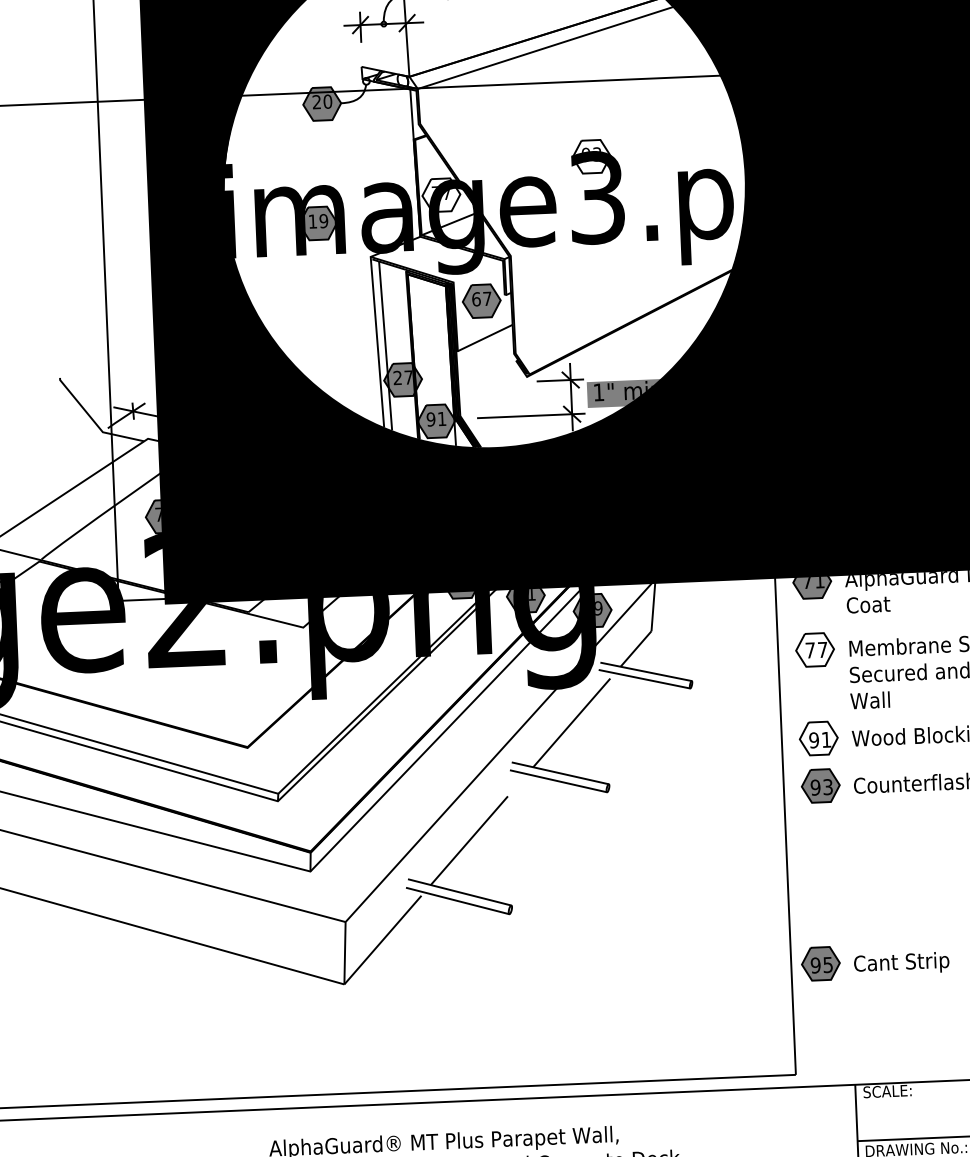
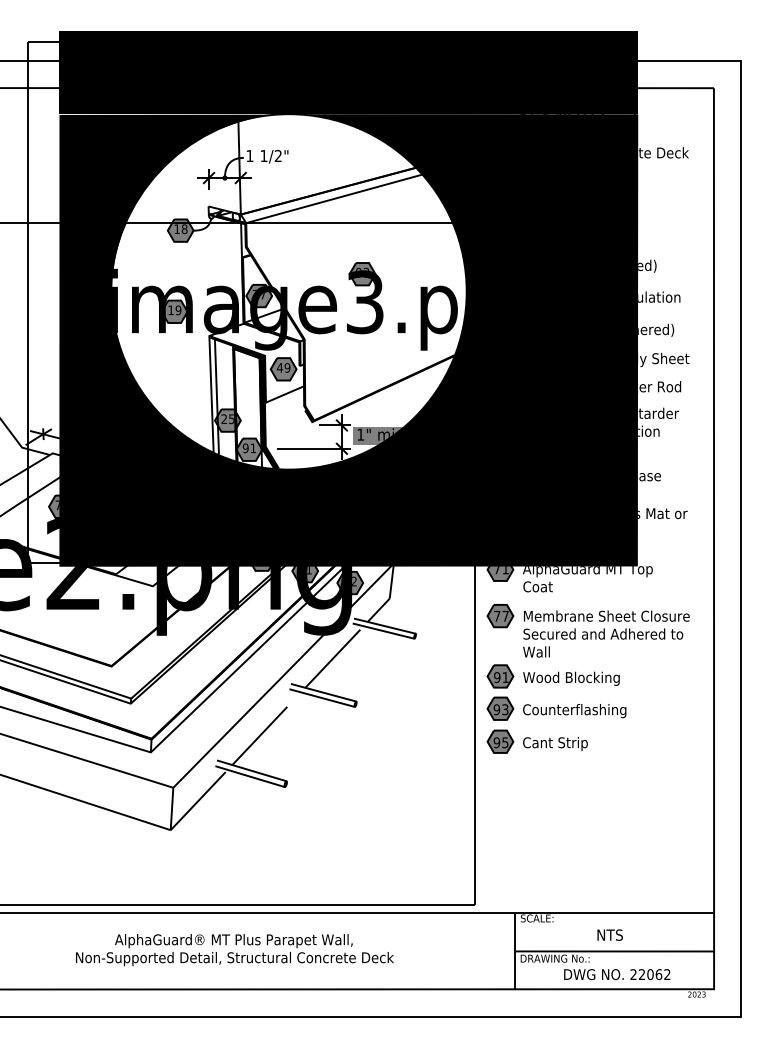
text: (321, 100) -> (180, 228), 20 -> 18
fill: (591, 157) -> (362, 274), added
fill: (441, 194) -> (259, 295), added
text: (481, 298) -> (283, 367), 67 -> 49
text: (408, 378) -> (231, 419), 27 -> 25
text: (598, 609) -> (354, 582), 09 -> 02
fill: (815, 649) -> (500, 615), added
fill: (818, 738) -> (500, 676), added
part: (873, 961) -> (536, 741), moved

